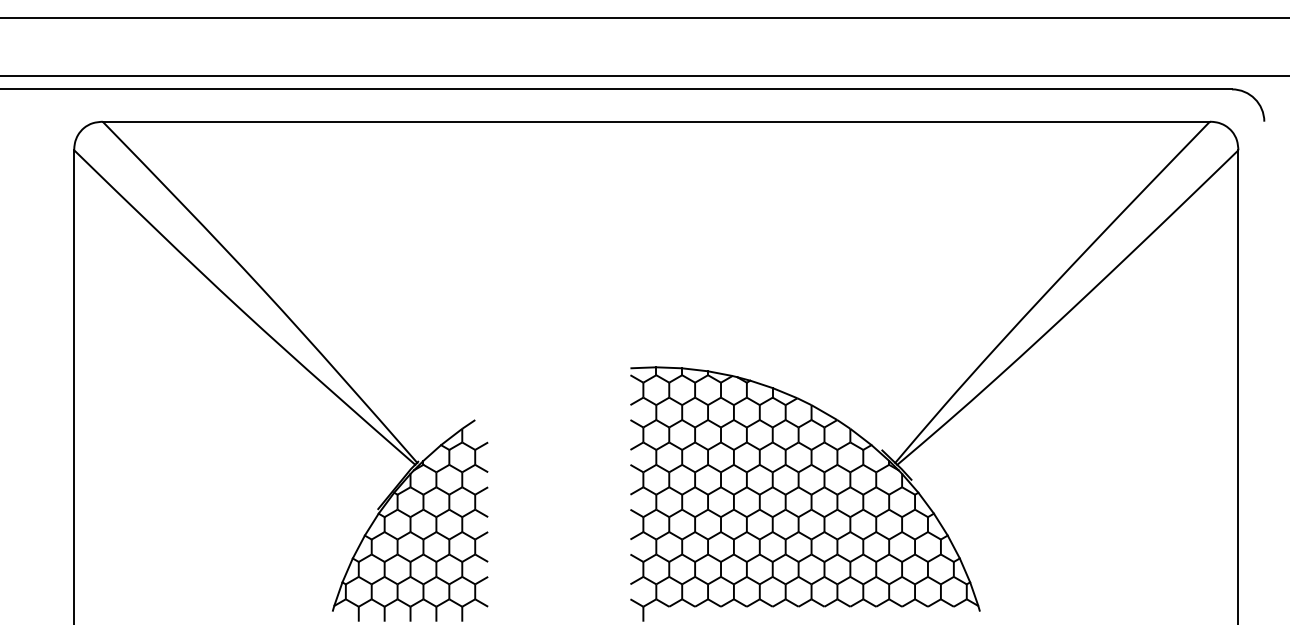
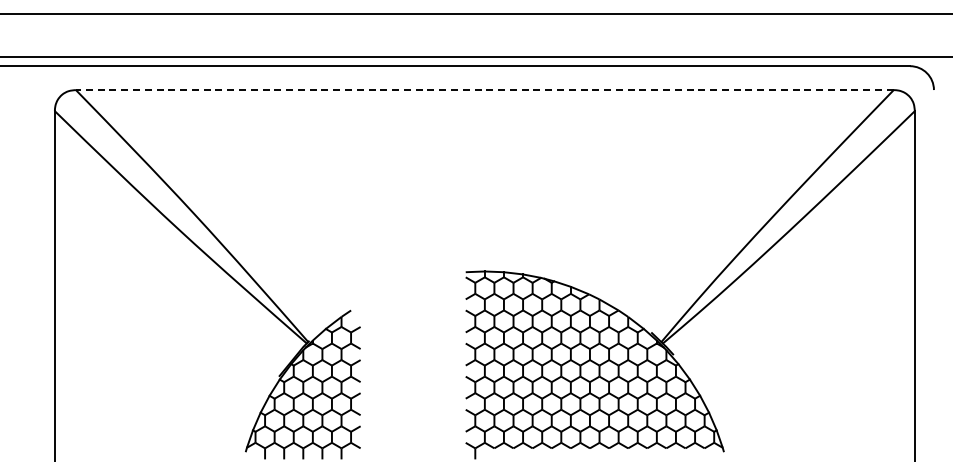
line: (655, 122) -> (484, 90), solid -> dashed

